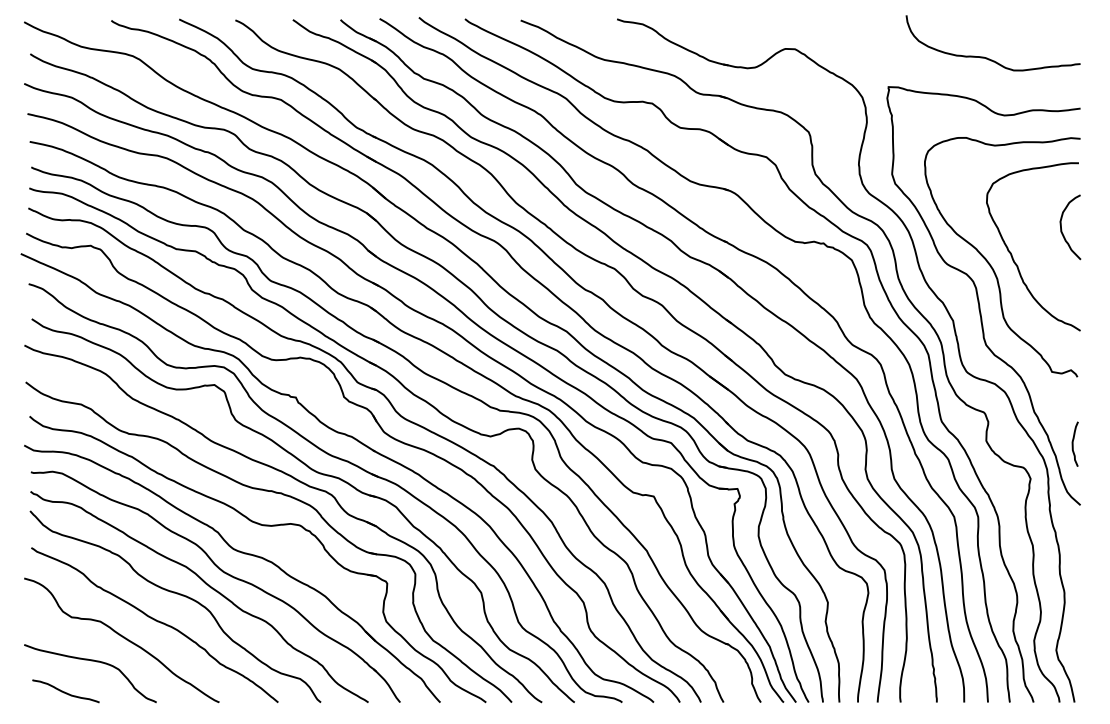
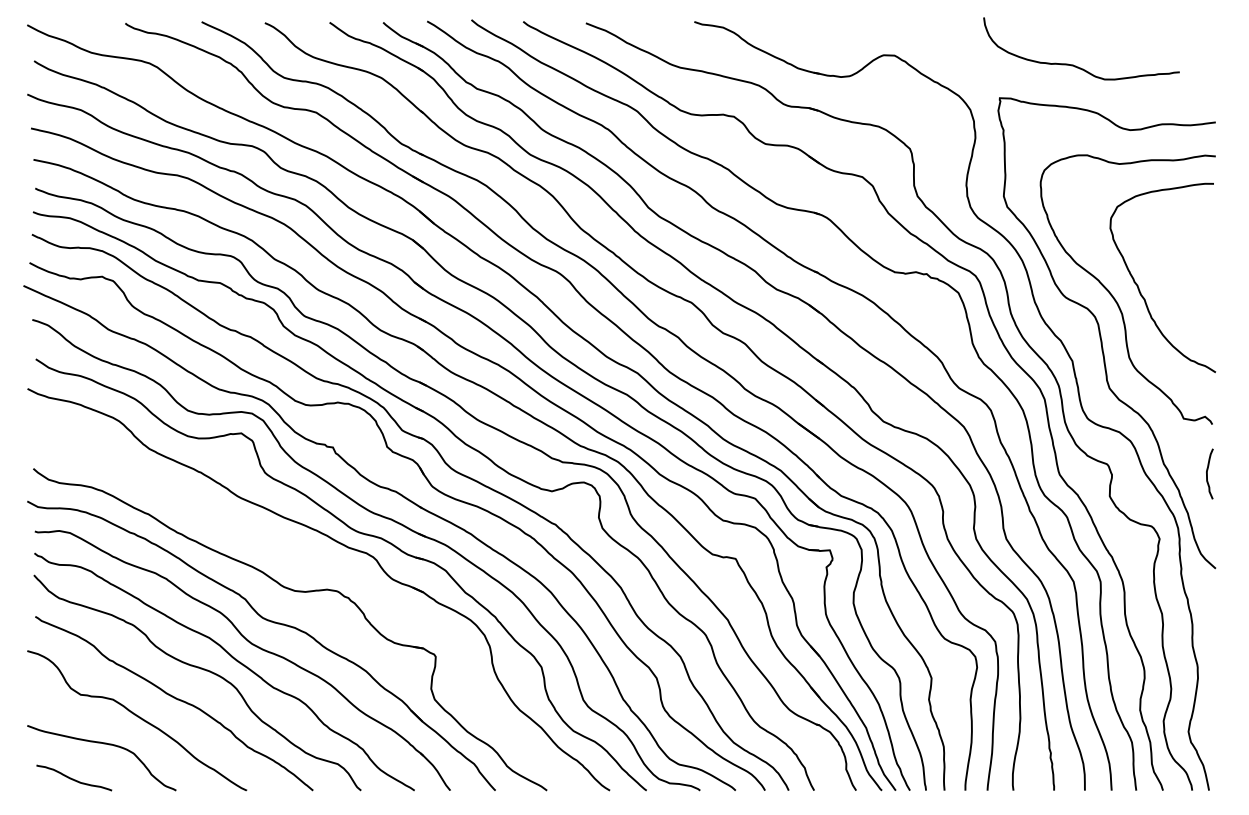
curve: (986, 57) -> (1073, 64), moved
curve: (1061, 226) -> (1194, 255), removed
curve: (1073, 443) -> (1207, 473), moved
part: (283, 495) -> (318, 557), removed

